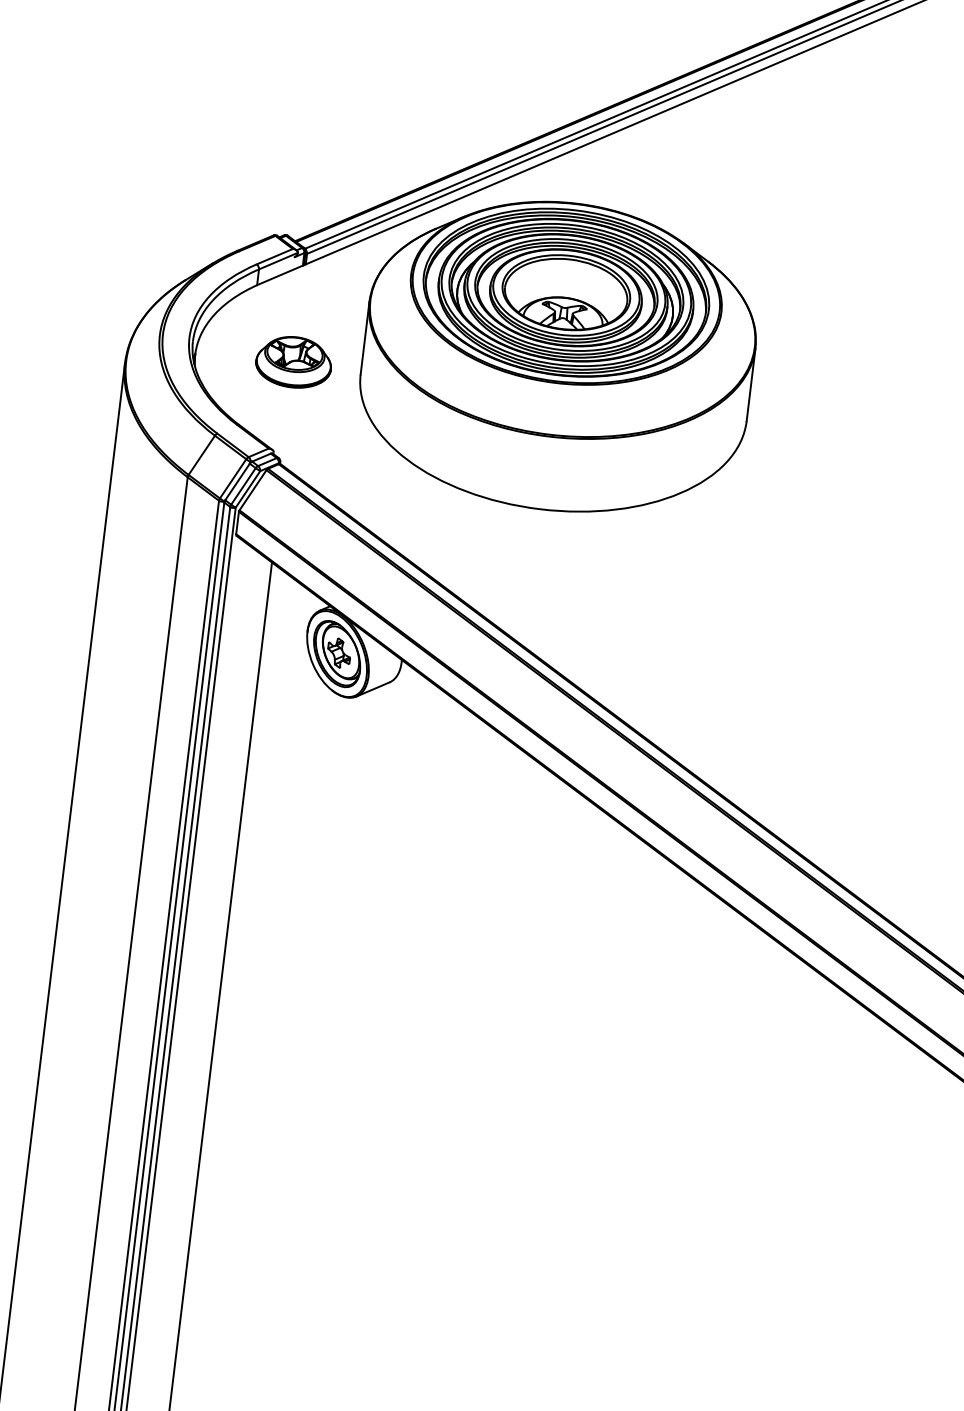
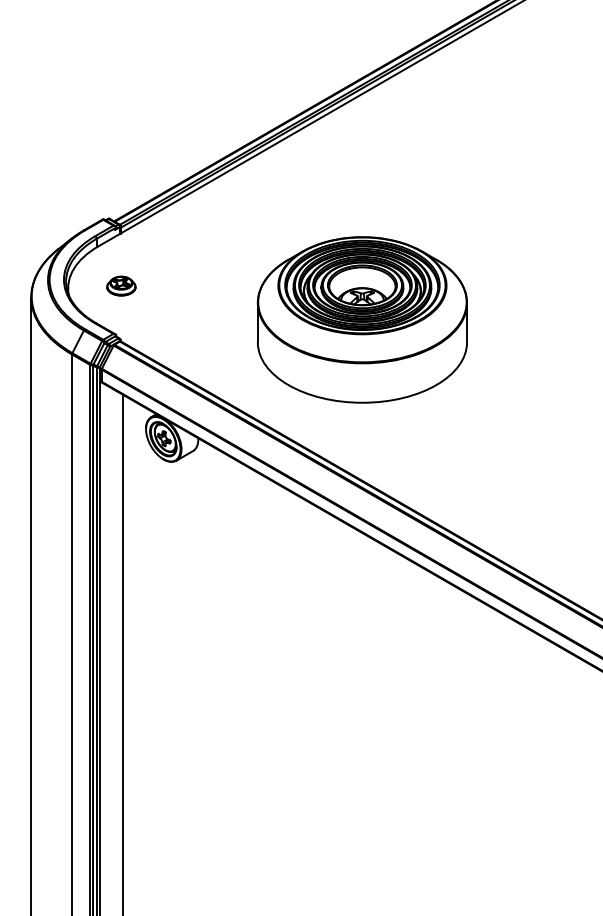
part: (557, 355) -> (361, 319), moved
part: (294, 361) -> (121, 285), size x0.7

